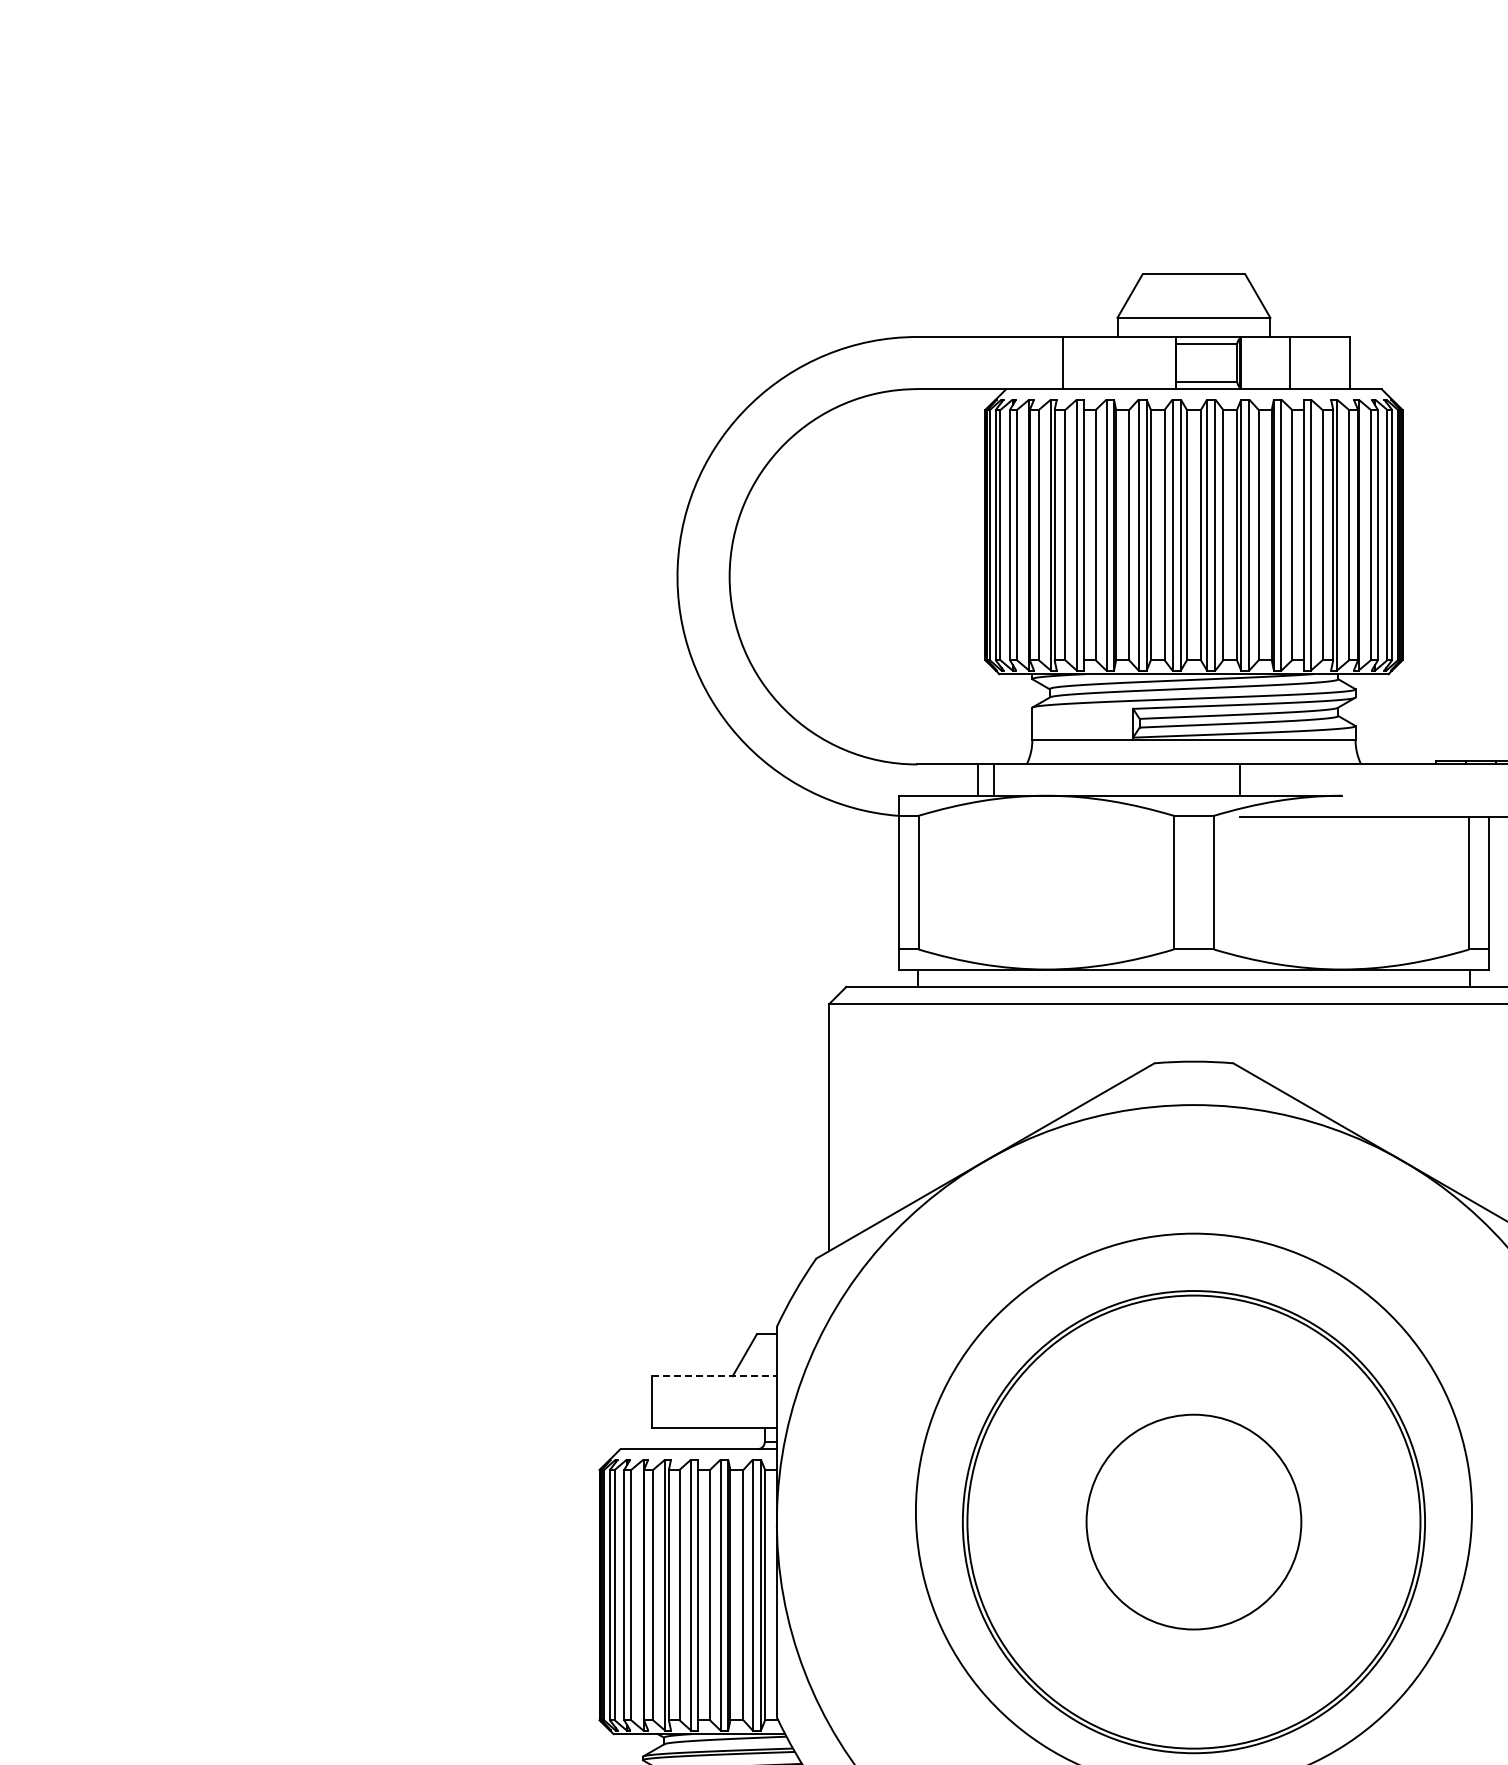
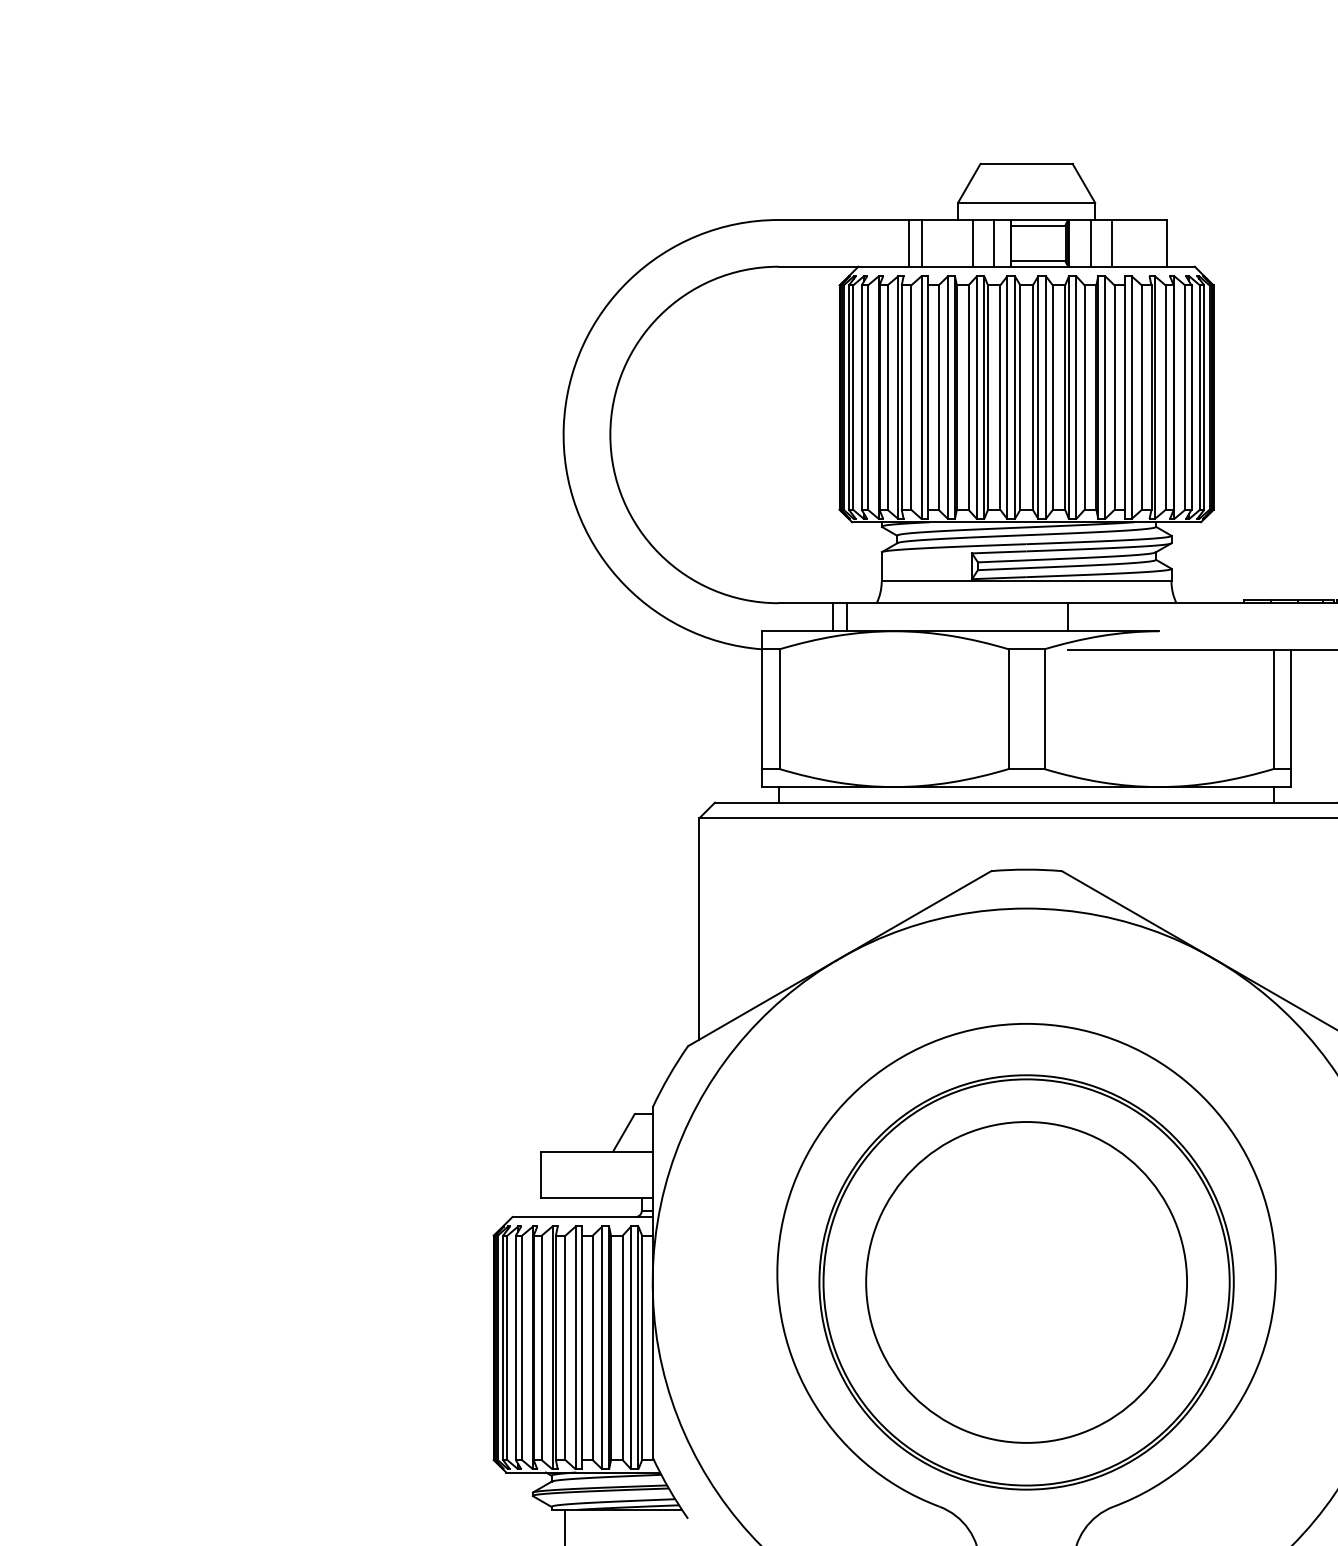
line: (1077, 363) -> (922, 243), added
line: (1133, 363) -> (972, 243), added
line: (1157, 363) -> (993, 243), added
line: (1265, 363) -> (1090, 243), added
line: (714, 1376) -> (596, 1151), dashed -> solid
circle: (1193, 1522) -> (1026, 1282), size x1.67

